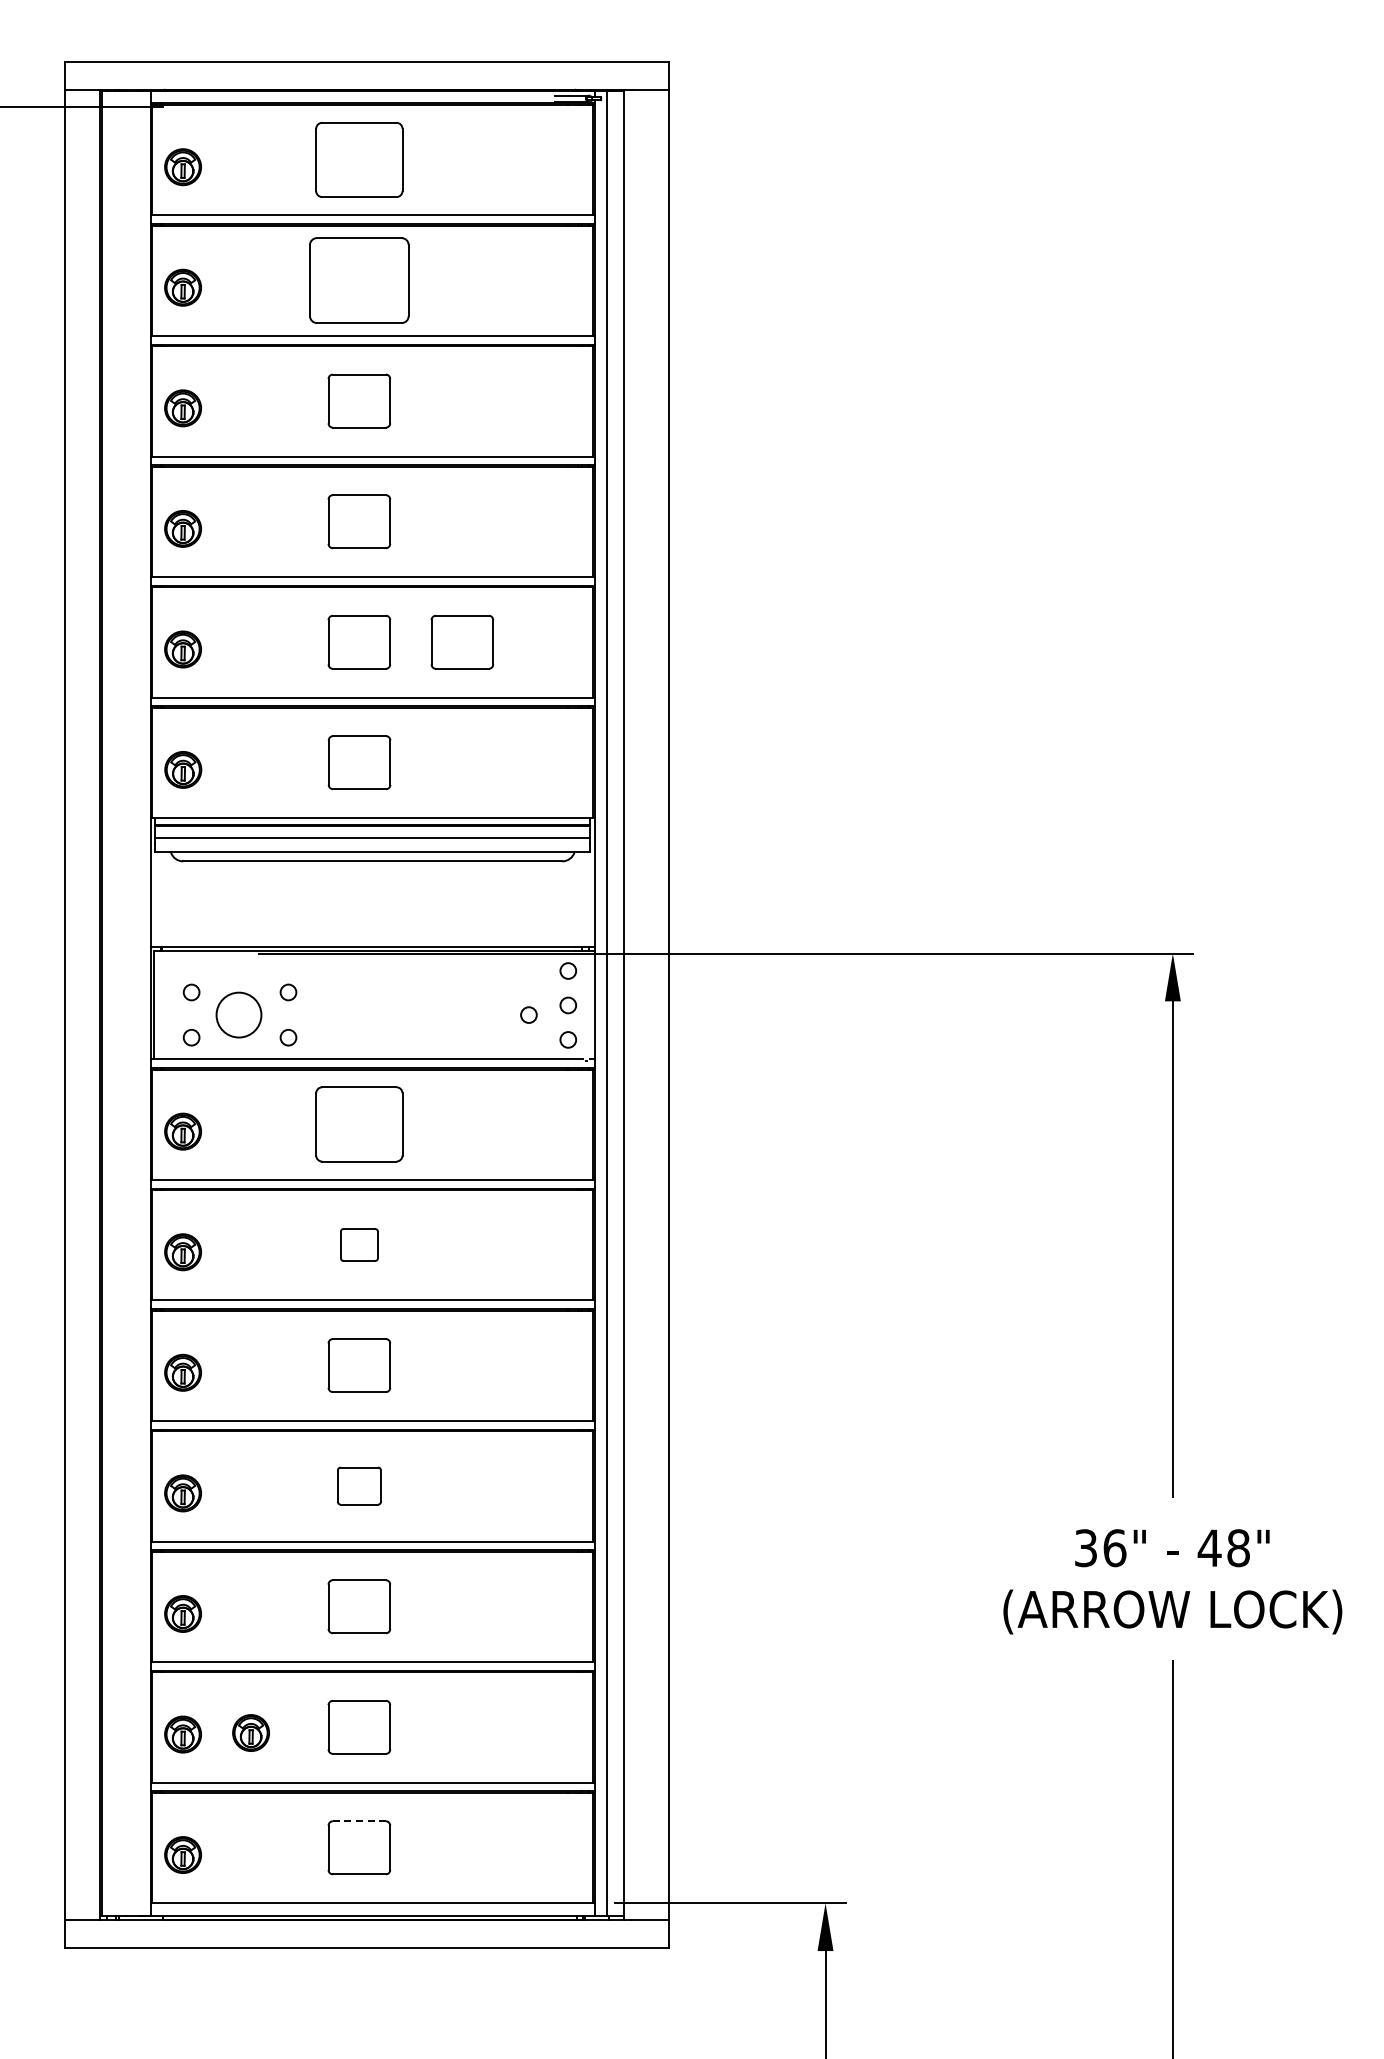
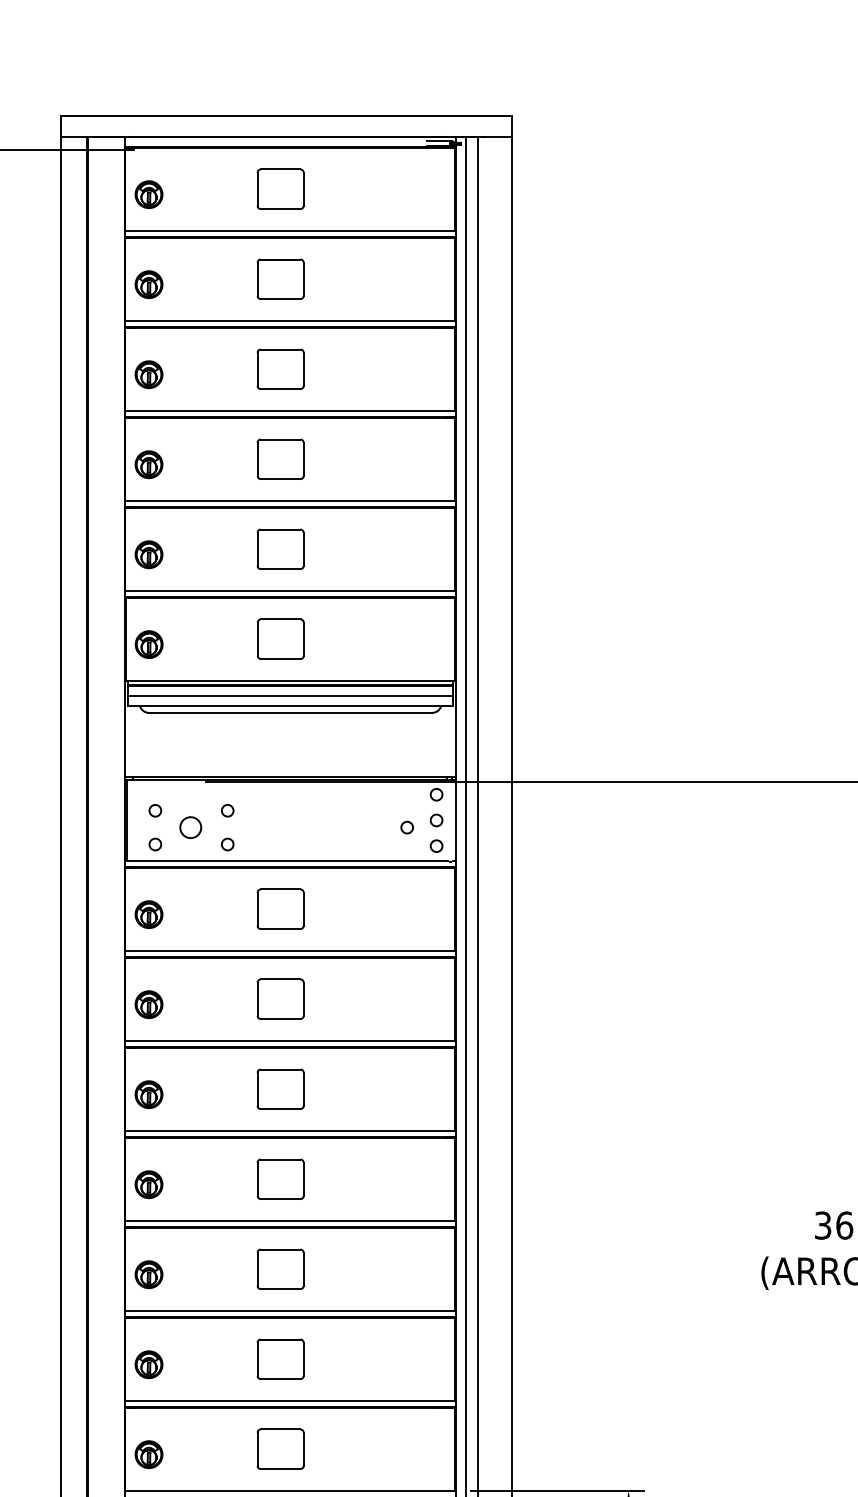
part: (359, 159) -> (280, 188), size x0.71
part: (359, 280) -> (280, 279), size x0.62
part: (462, 641) -> (357, 548), removed
circle: (238, 1015) -> (190, 827), size x0.62
part: (359, 1124) -> (280, 909), size x0.71
part: (359, 1244) -> (280, 998), size x1.67
part: (359, 1485) -> (280, 1178), size x1.43
part: (250, 1732) -> (199, 1363), removed
line: (359, 1821) -> (280, 1429), dashed -> solid

